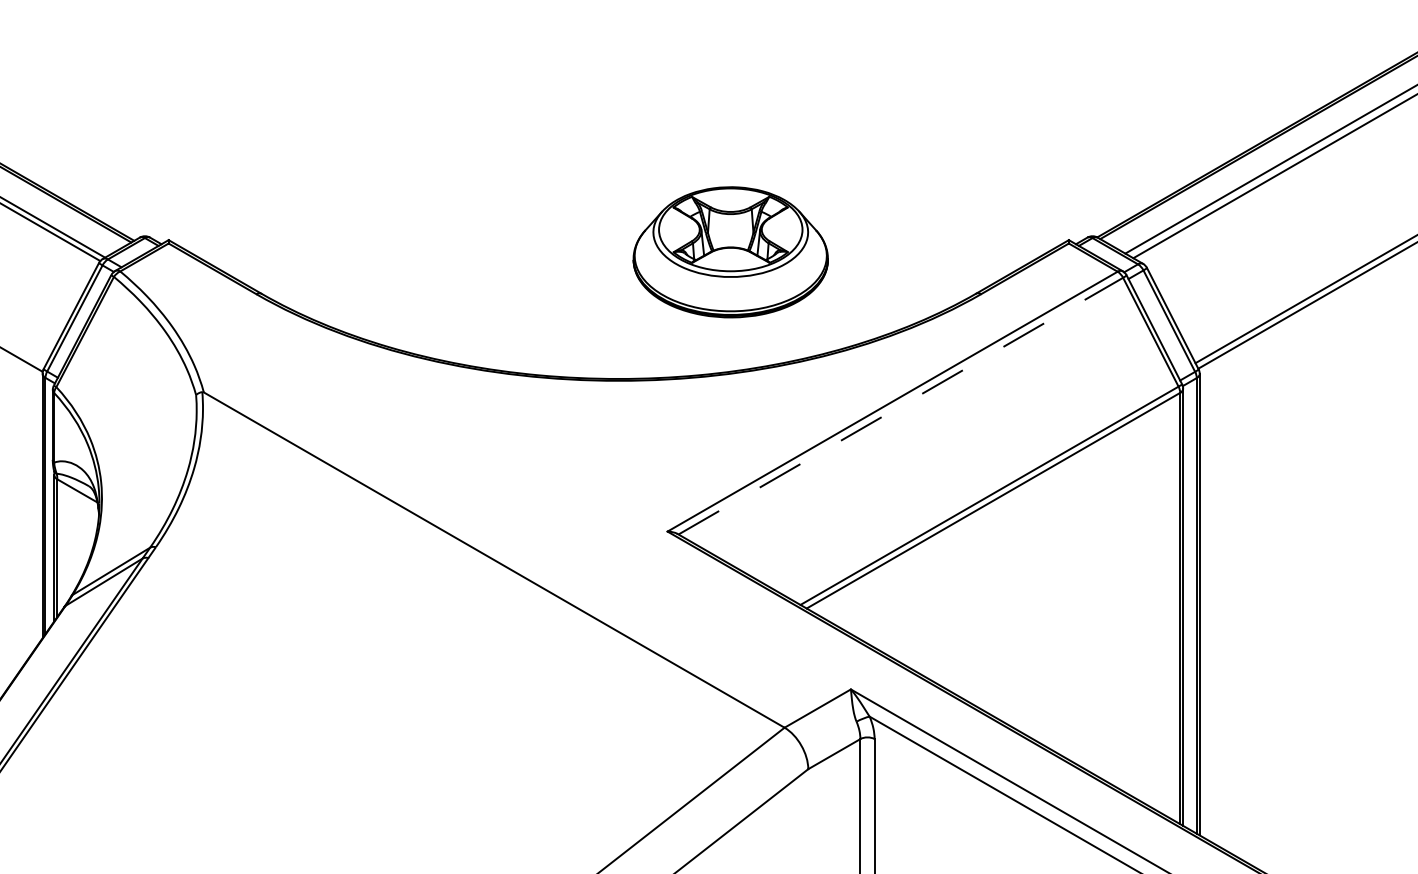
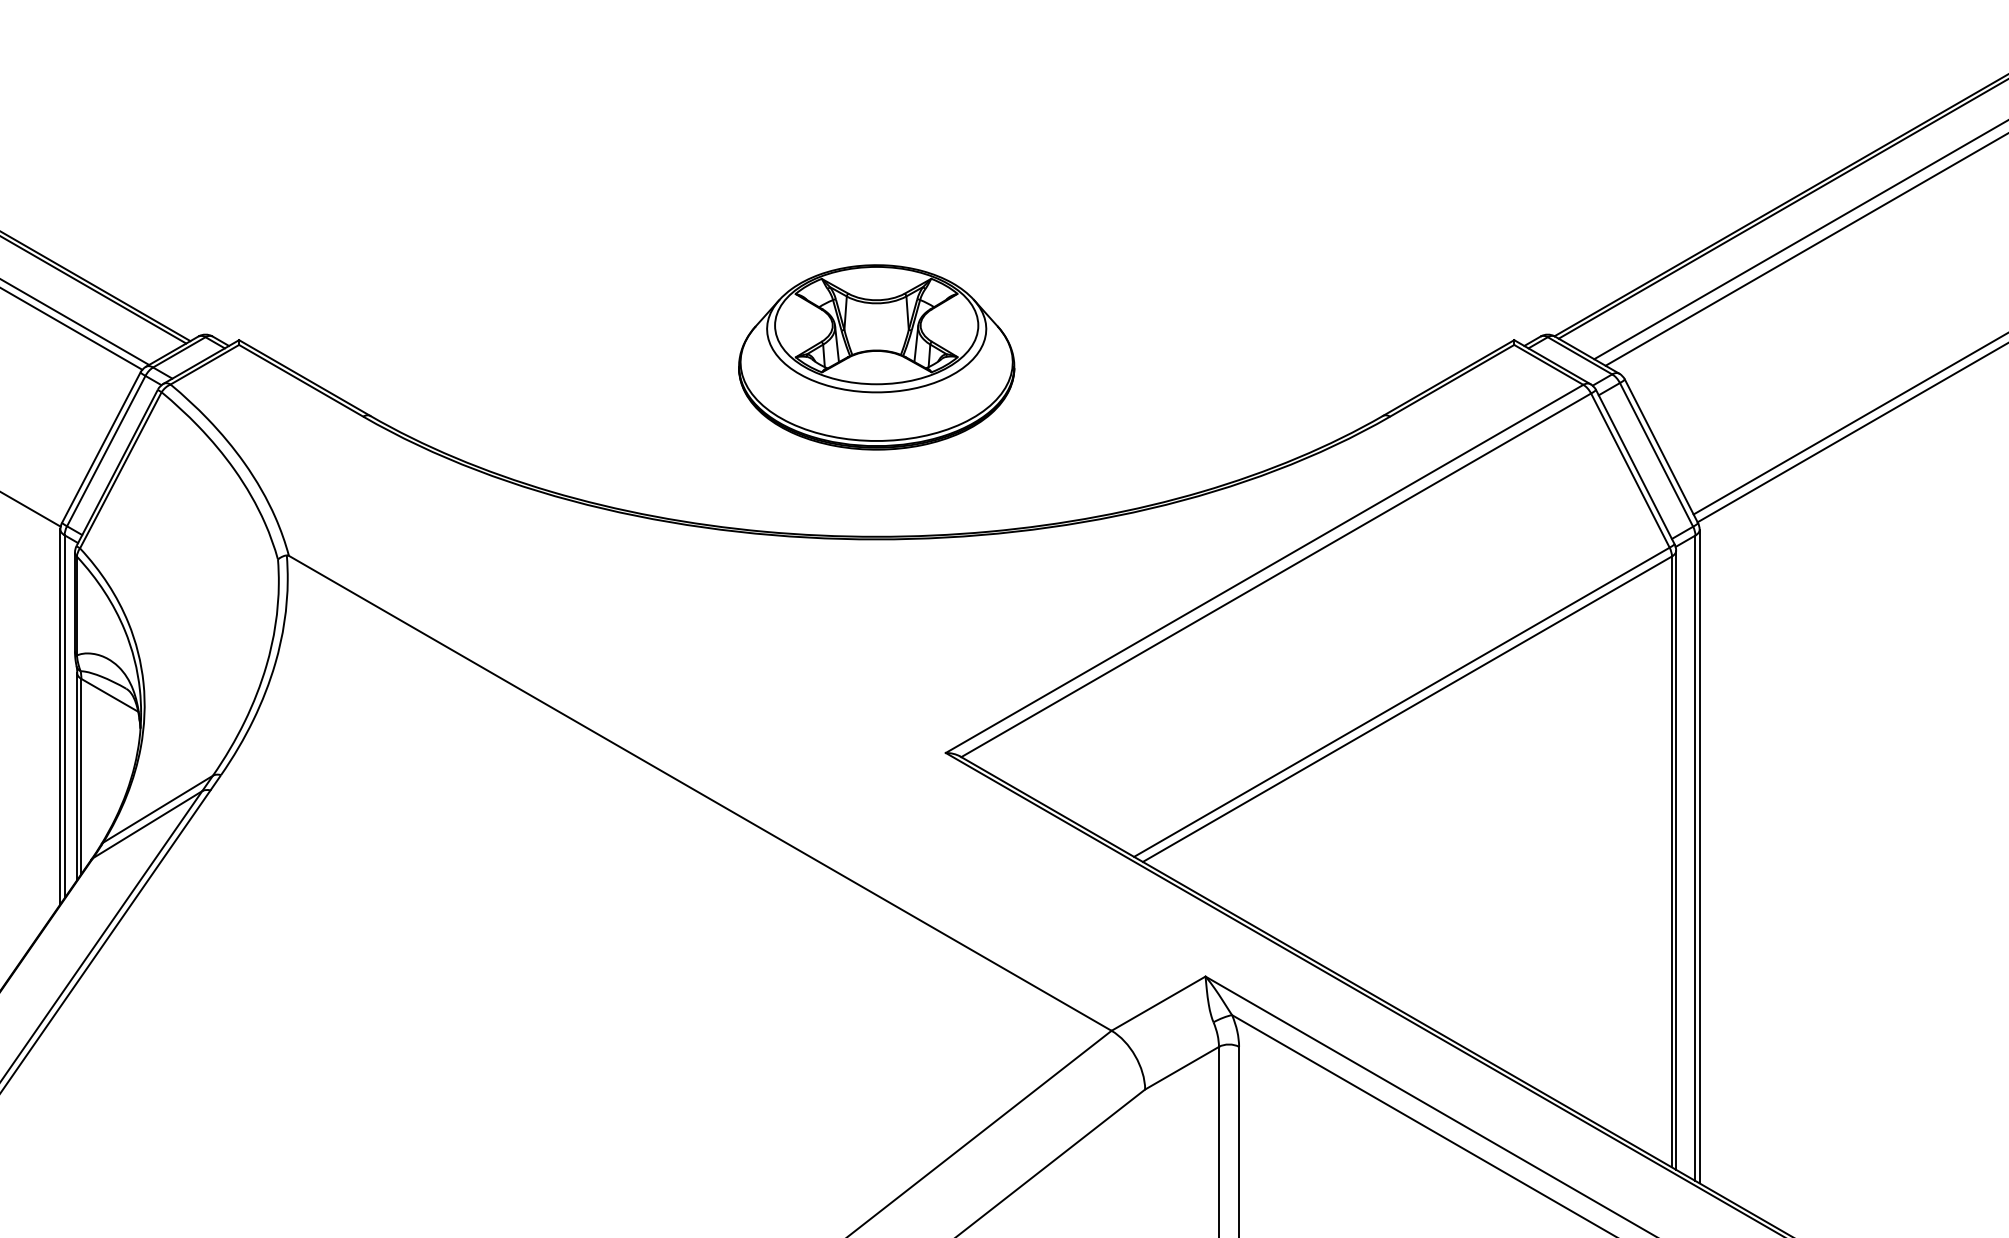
part: (730, 252) -> (876, 357), moved
line: (900, 406) -> (1275, 575), dashed -> solid

